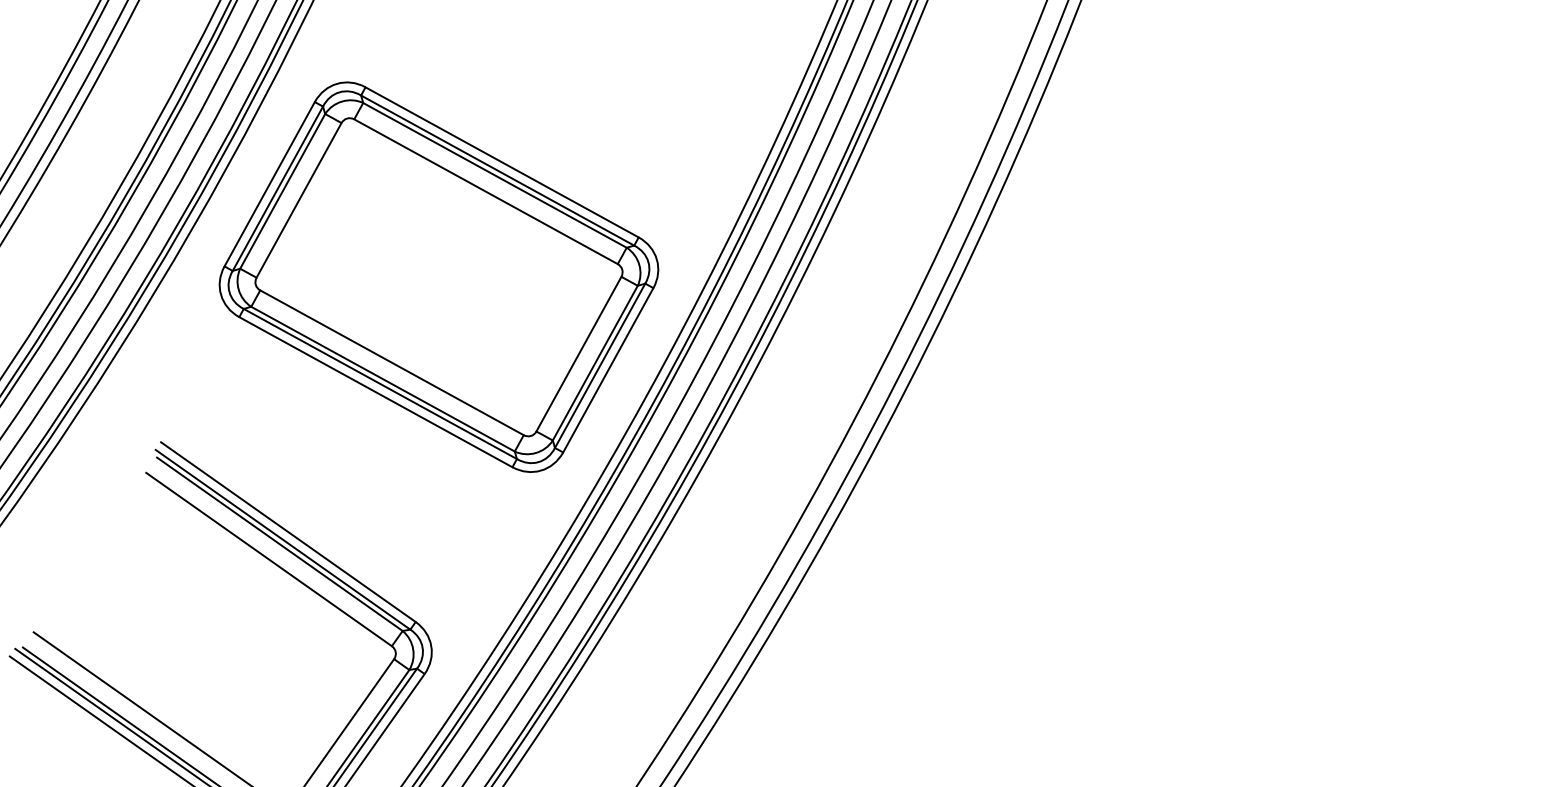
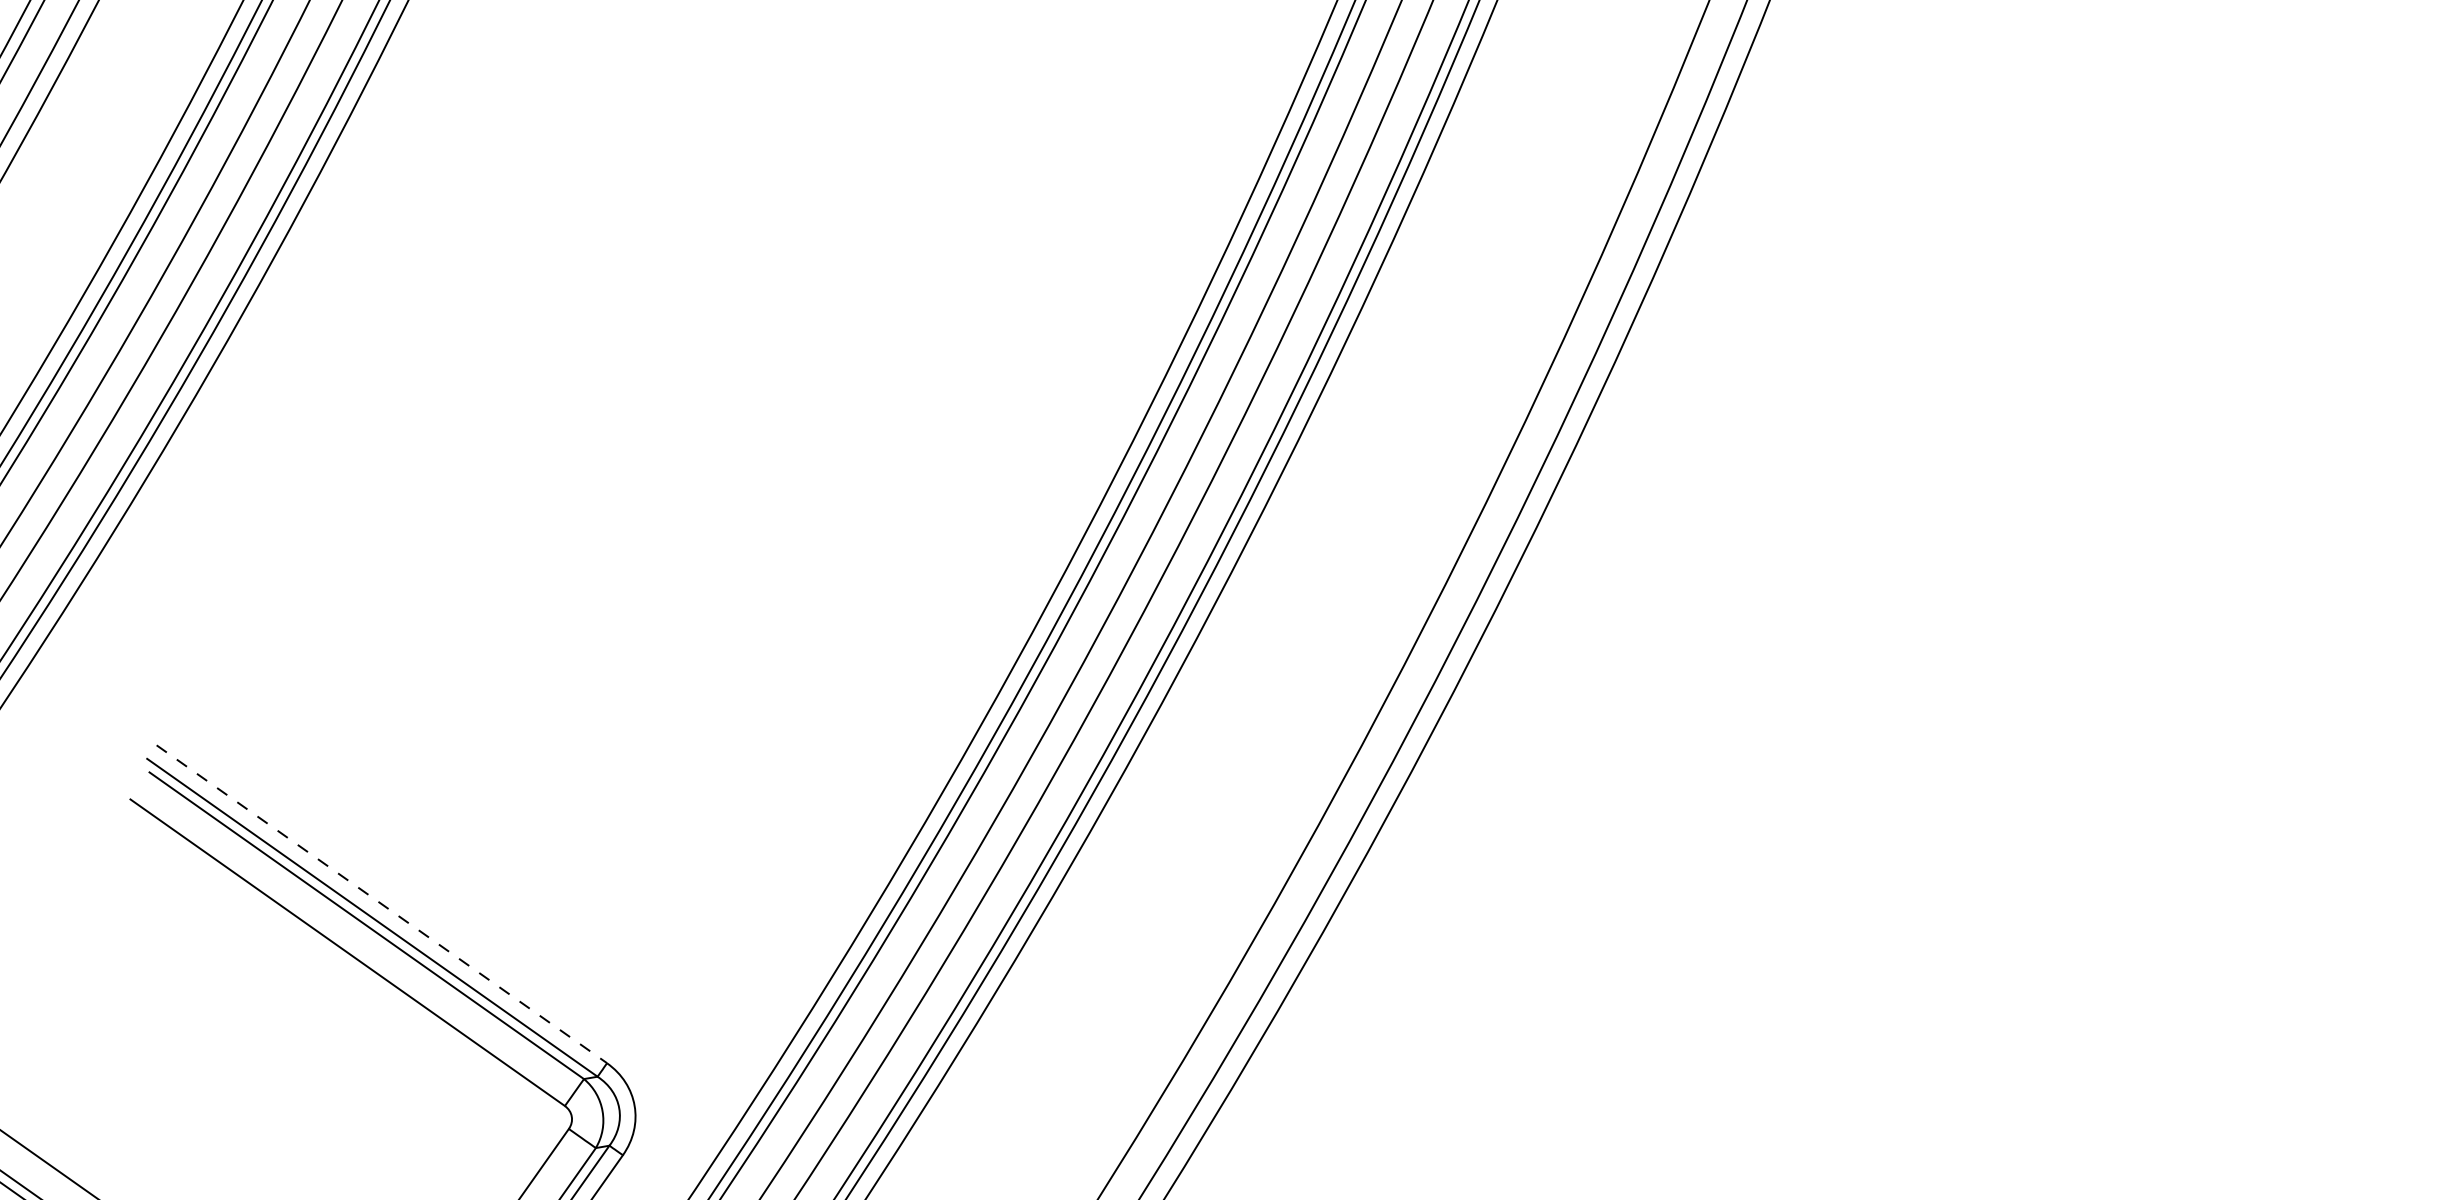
part: (438, 276) -> (647, 452), removed
line: (288, 532) -> (382, 904), solid -> dashed

